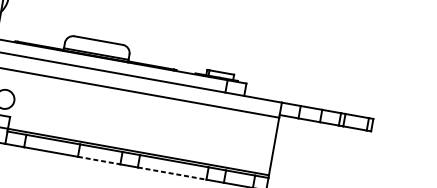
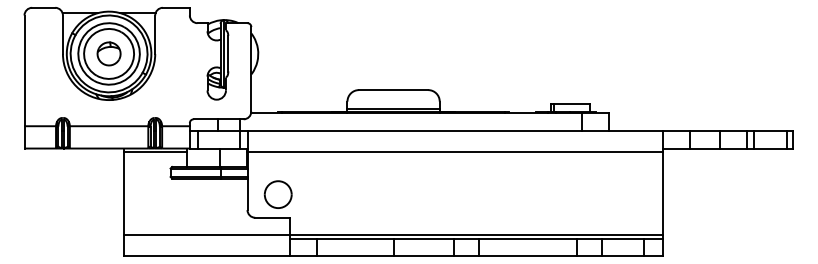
line: (99, 160) -> (424, 256), dashed -> solid
line: (172, 173) -> (528, 256), dashed -> solid

